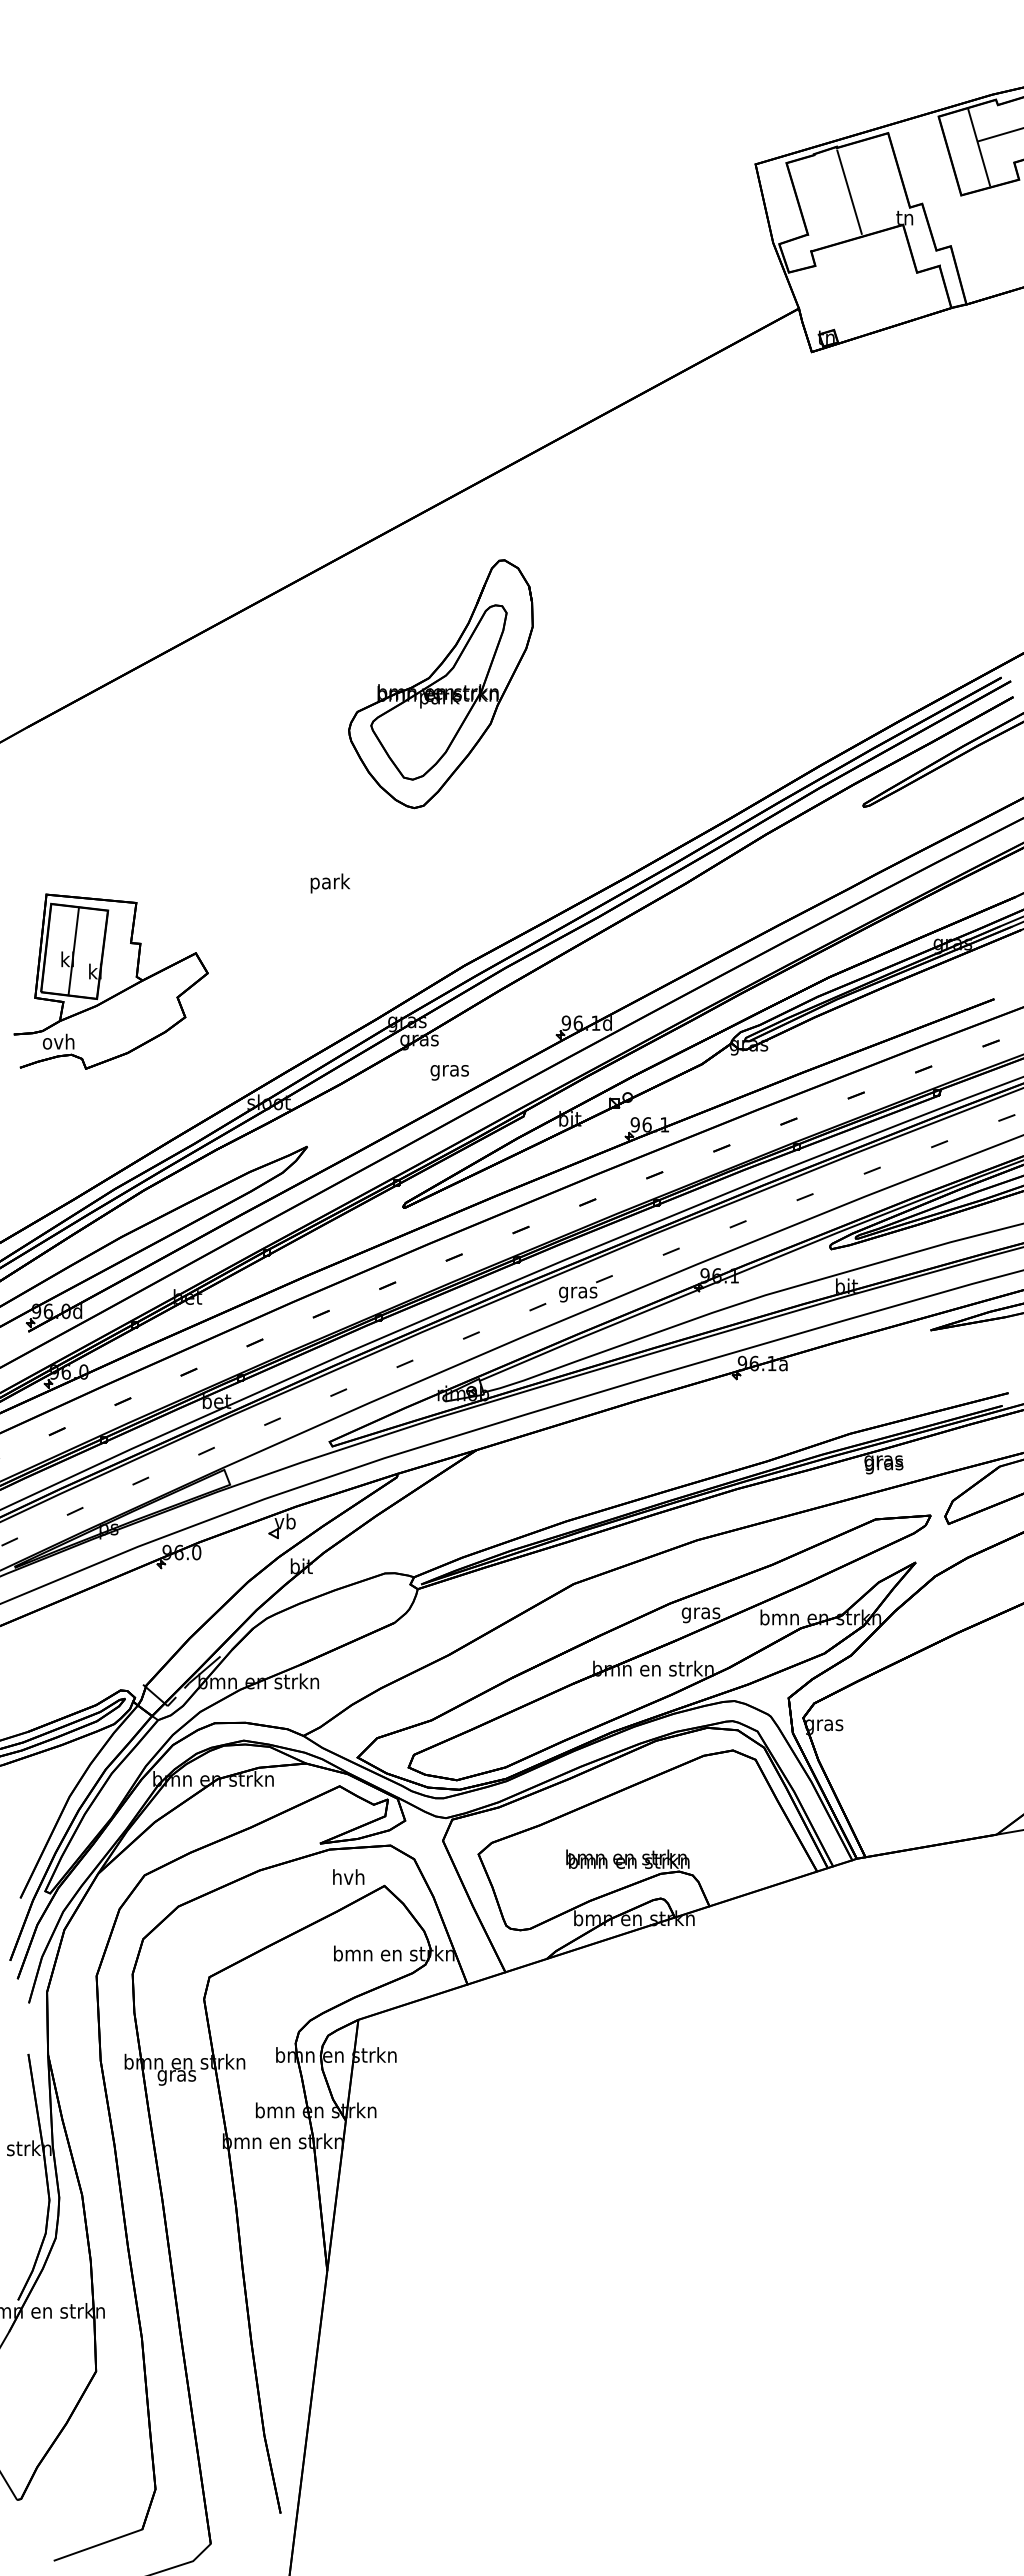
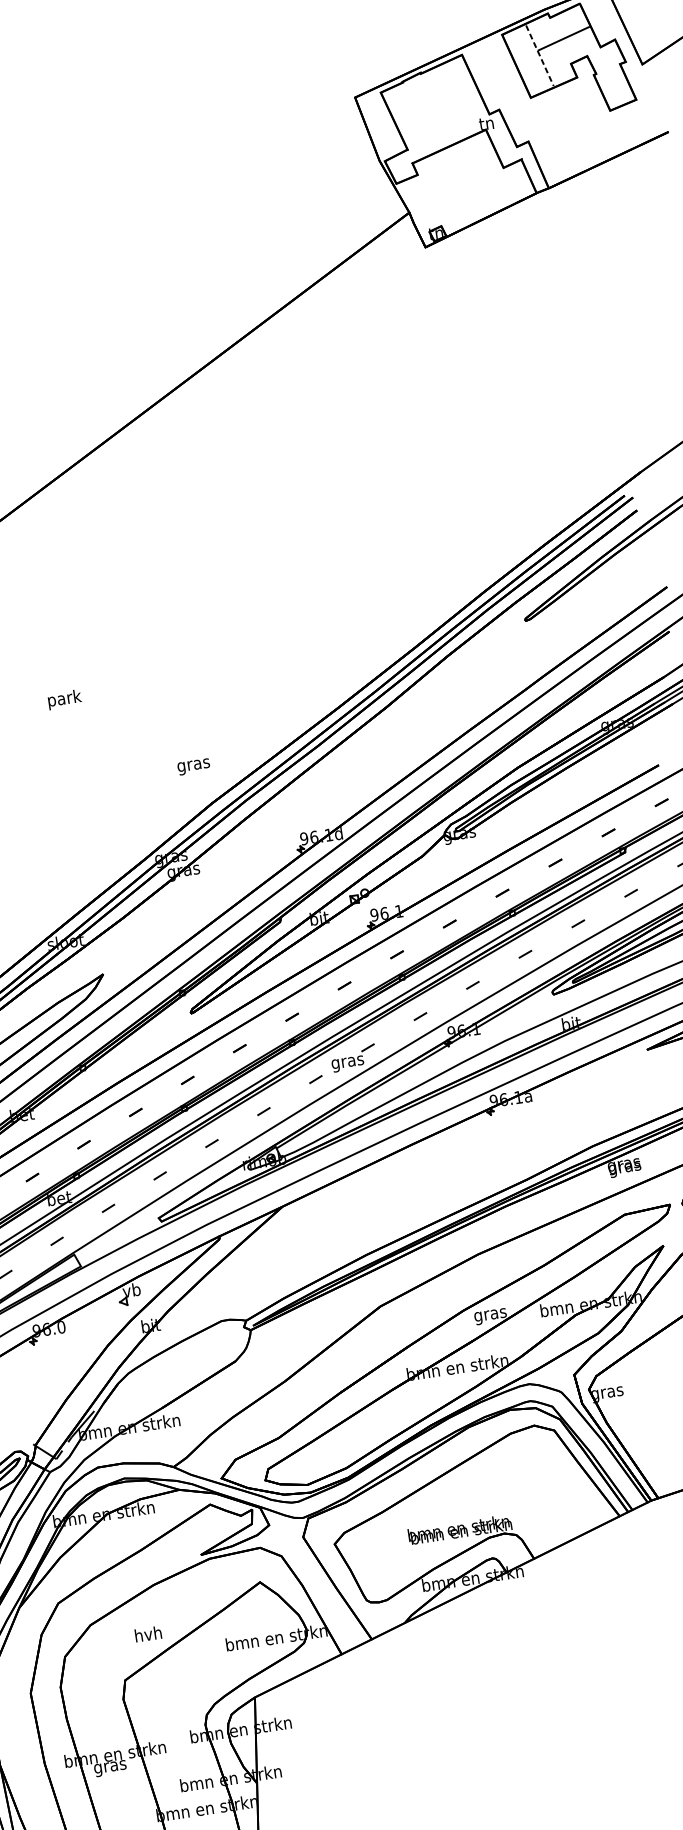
line: (979, 148) -> (540, 56), solid -> dashed
line: (849, 191) -> (436, 108), removed
part: (440, 684) -> (156, 571), removed
text: (329, 883) -> (64, 699), moved
text: (449, 1072) -> (193, 766), moved
text: (348, 1876) -> (148, 1633), moved

